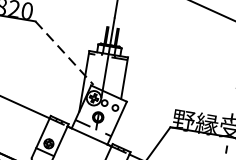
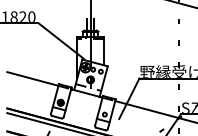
line: (65, 52) -> (61, 40), dashed -> solid

